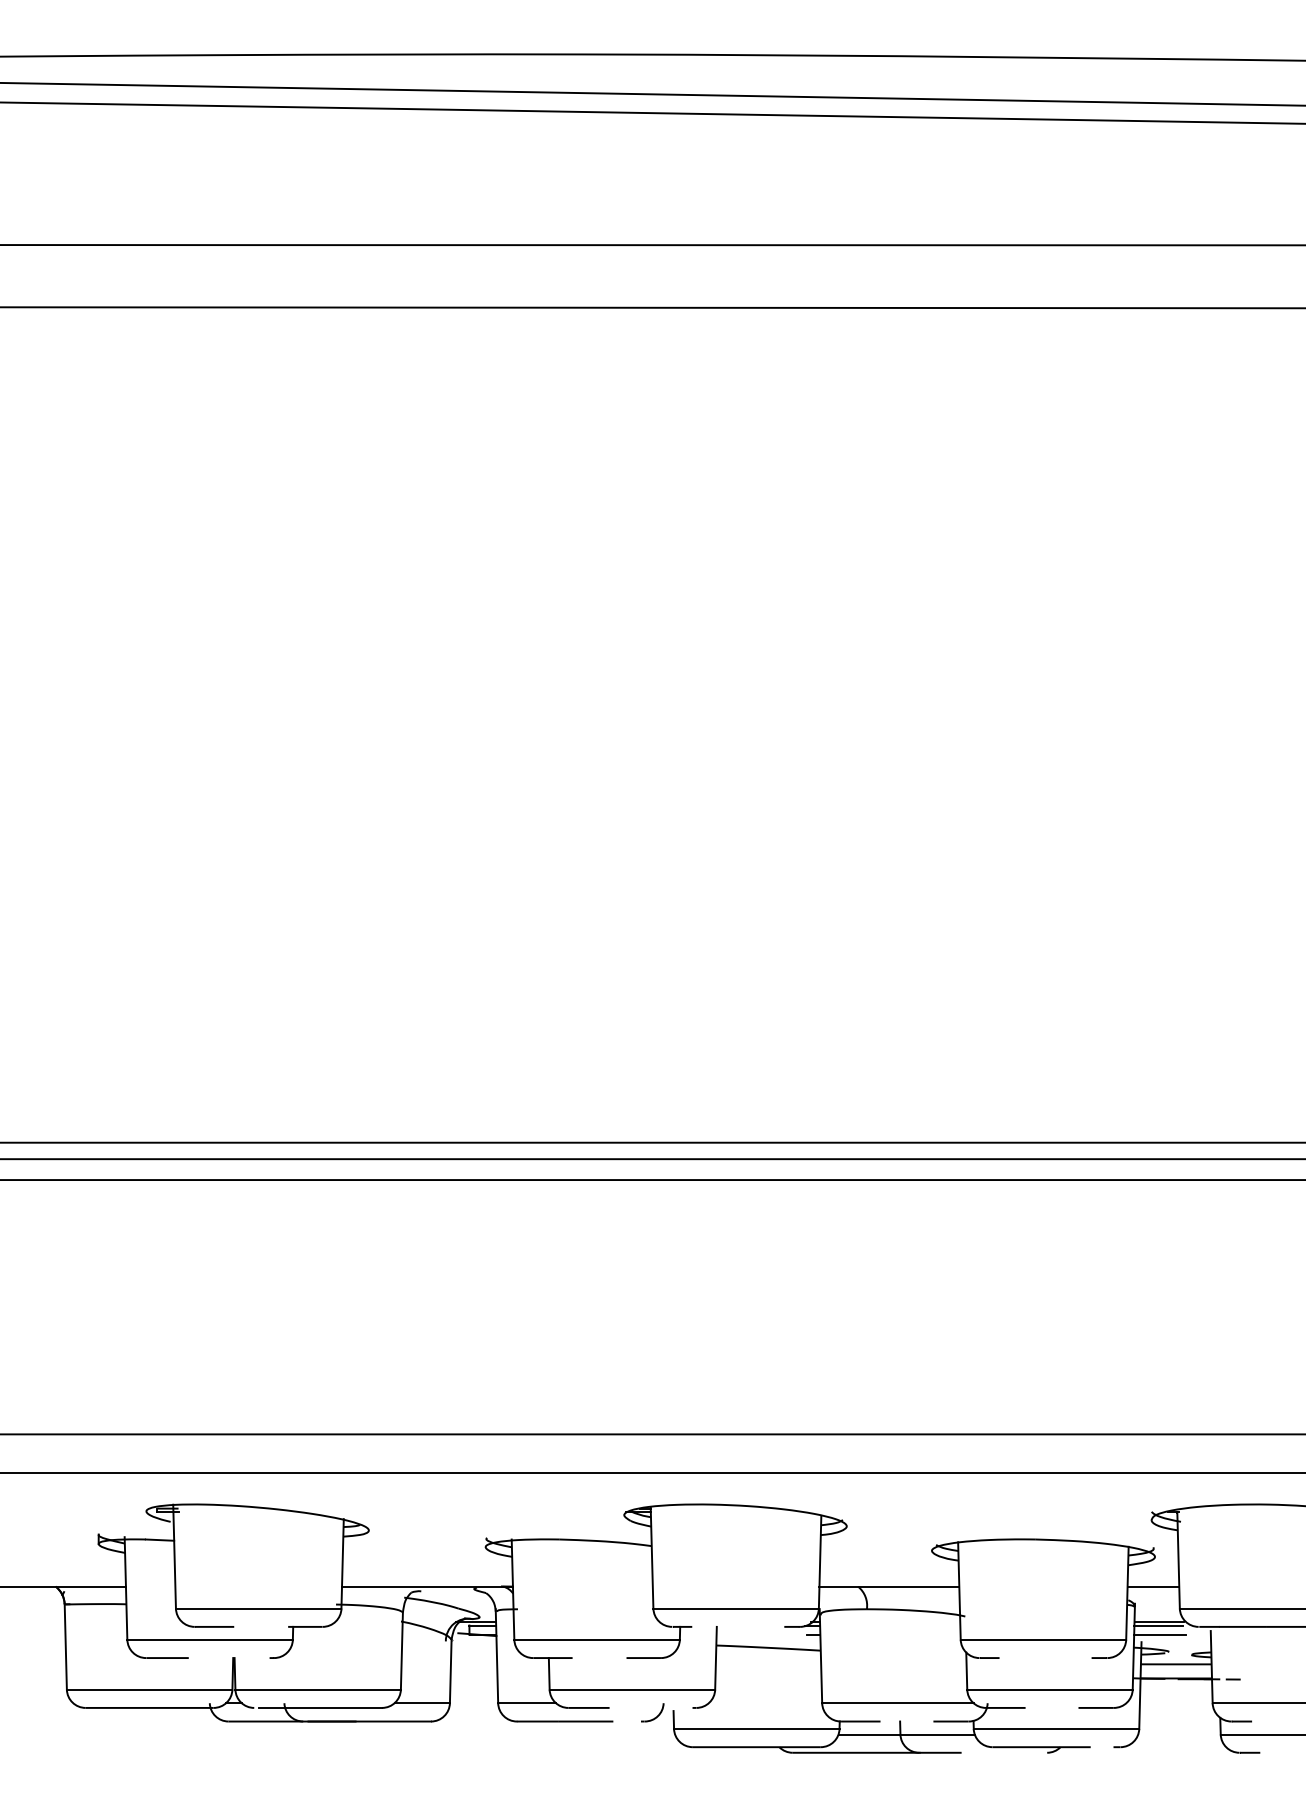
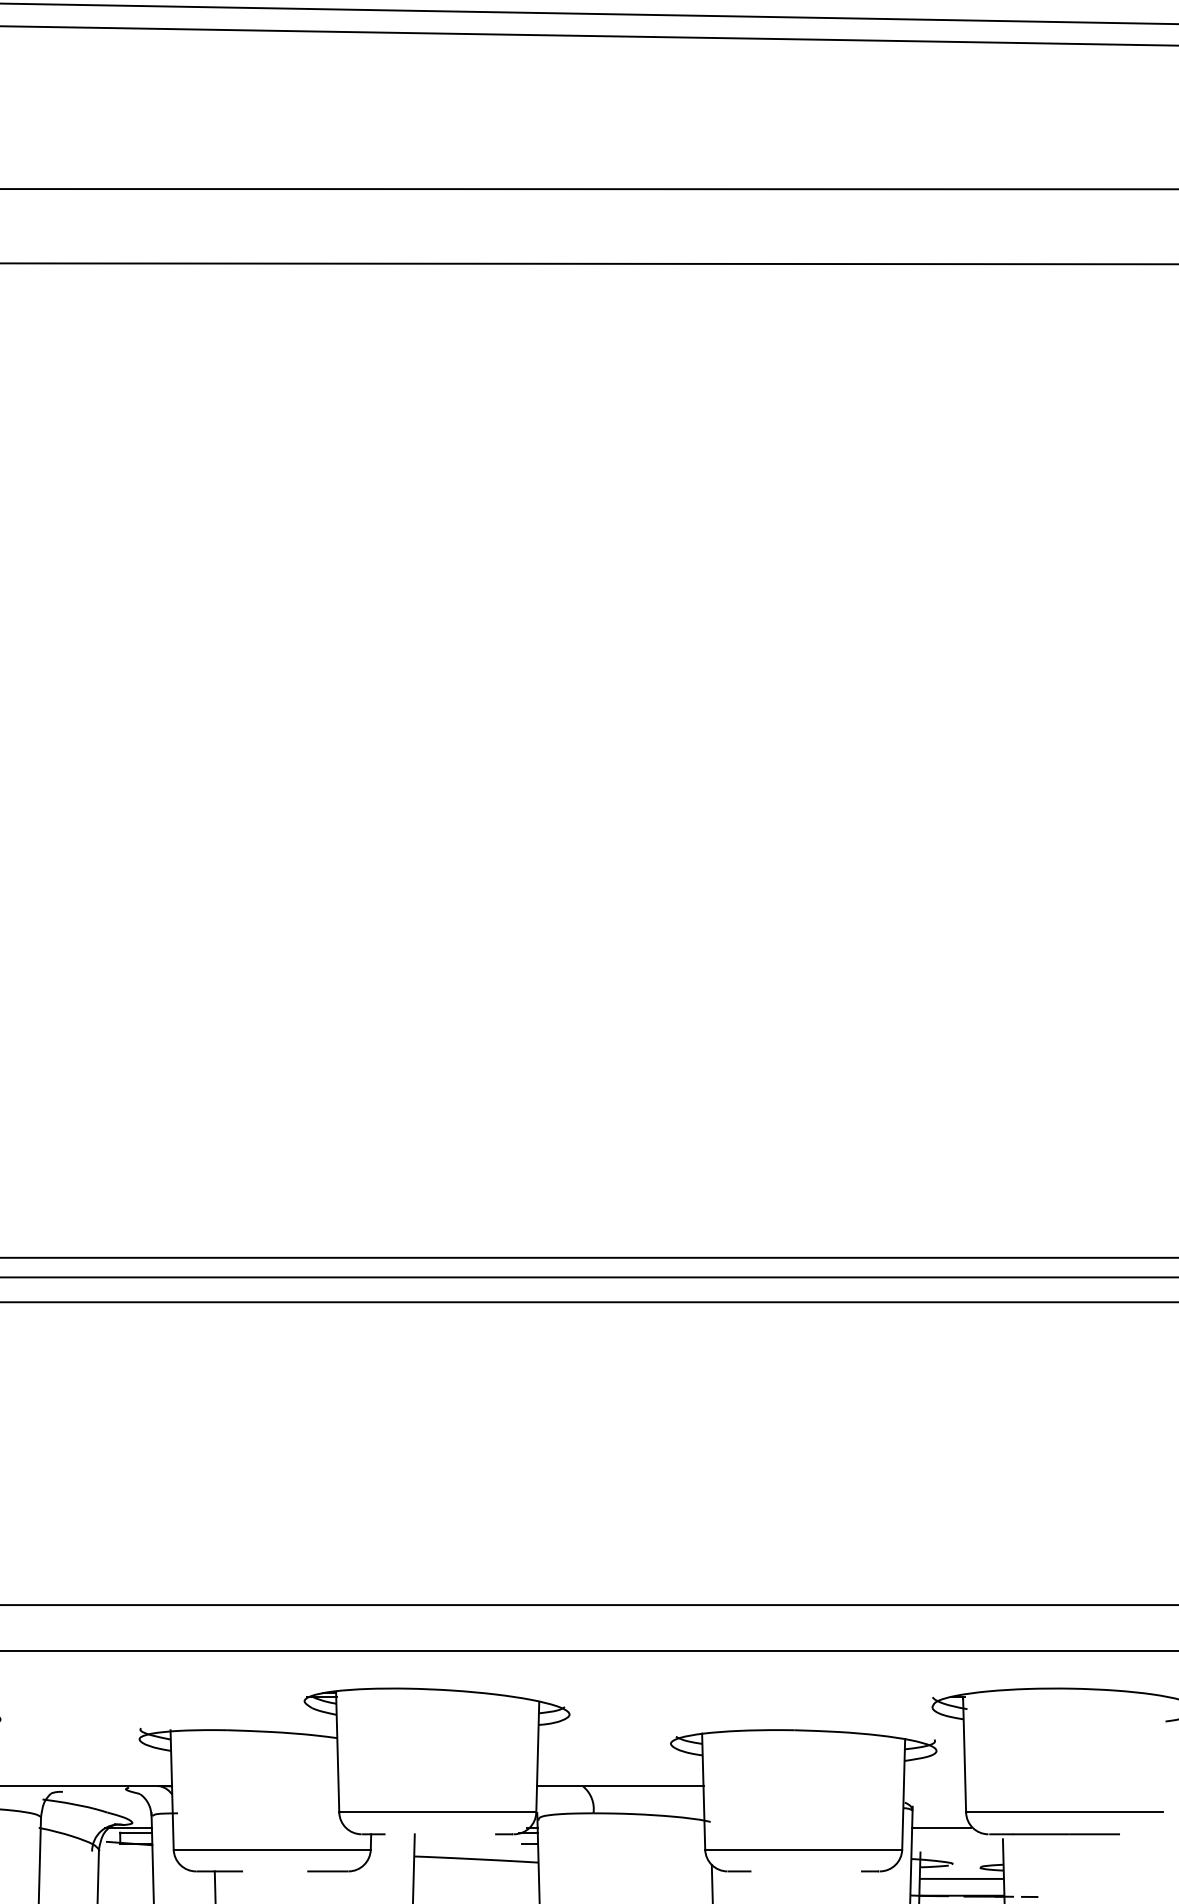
line: (1153, 1586) -> (934, 1786), removed
line: (1158, 1625) -> (940, 1832), removed
line: (1159, 1634) -> (941, 1843), removed

